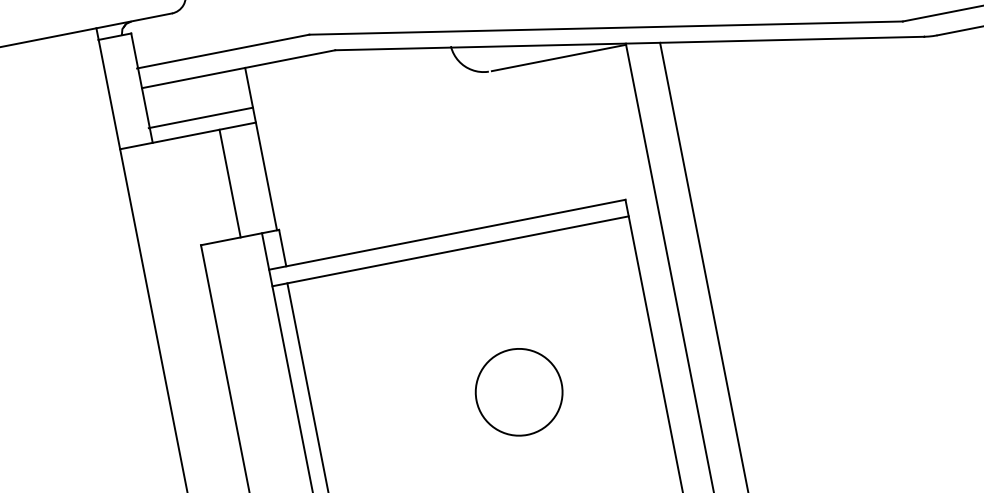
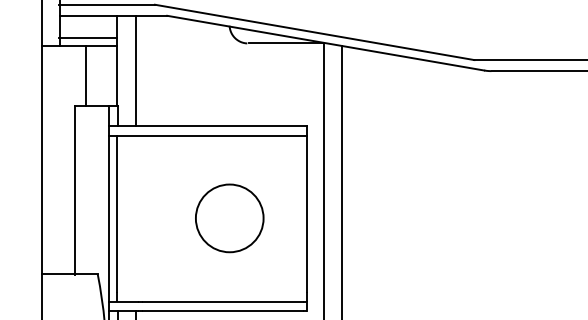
line: (297, 159) -> (135, 70), added
line: (229, 184) -> (85, 76), moved
circle: (518, 392) -> (229, 218), size x1.43

